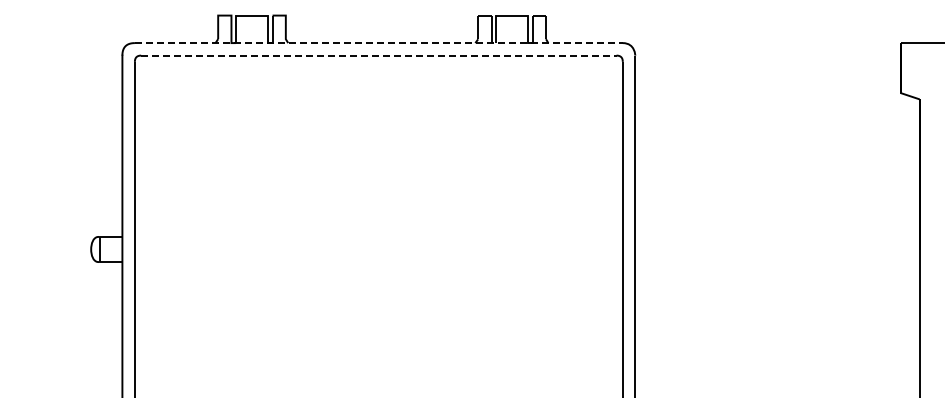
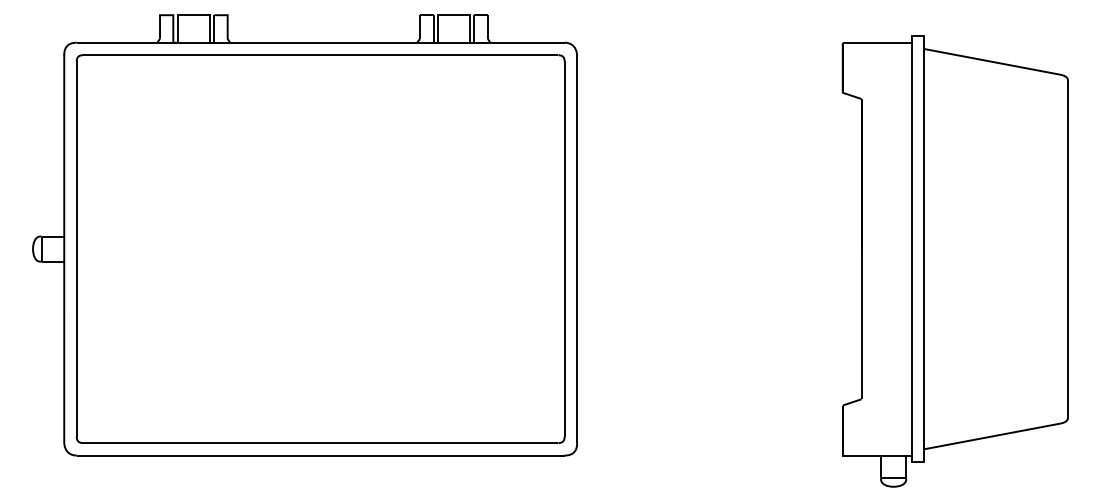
line: (378, 42) -> (320, 42), dashed -> solid
line: (378, 55) -> (320, 55), dashed -> solid

